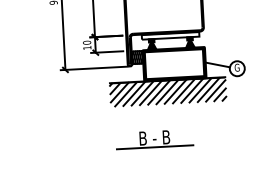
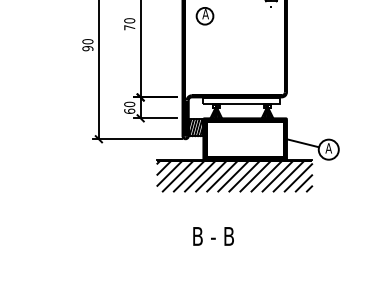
text: (87, 47) -> (129, 110), 10 -> 60
text: (237, 67) -> (328, 148), G -> A
line: (155, 146) -> (213, 248), removed

